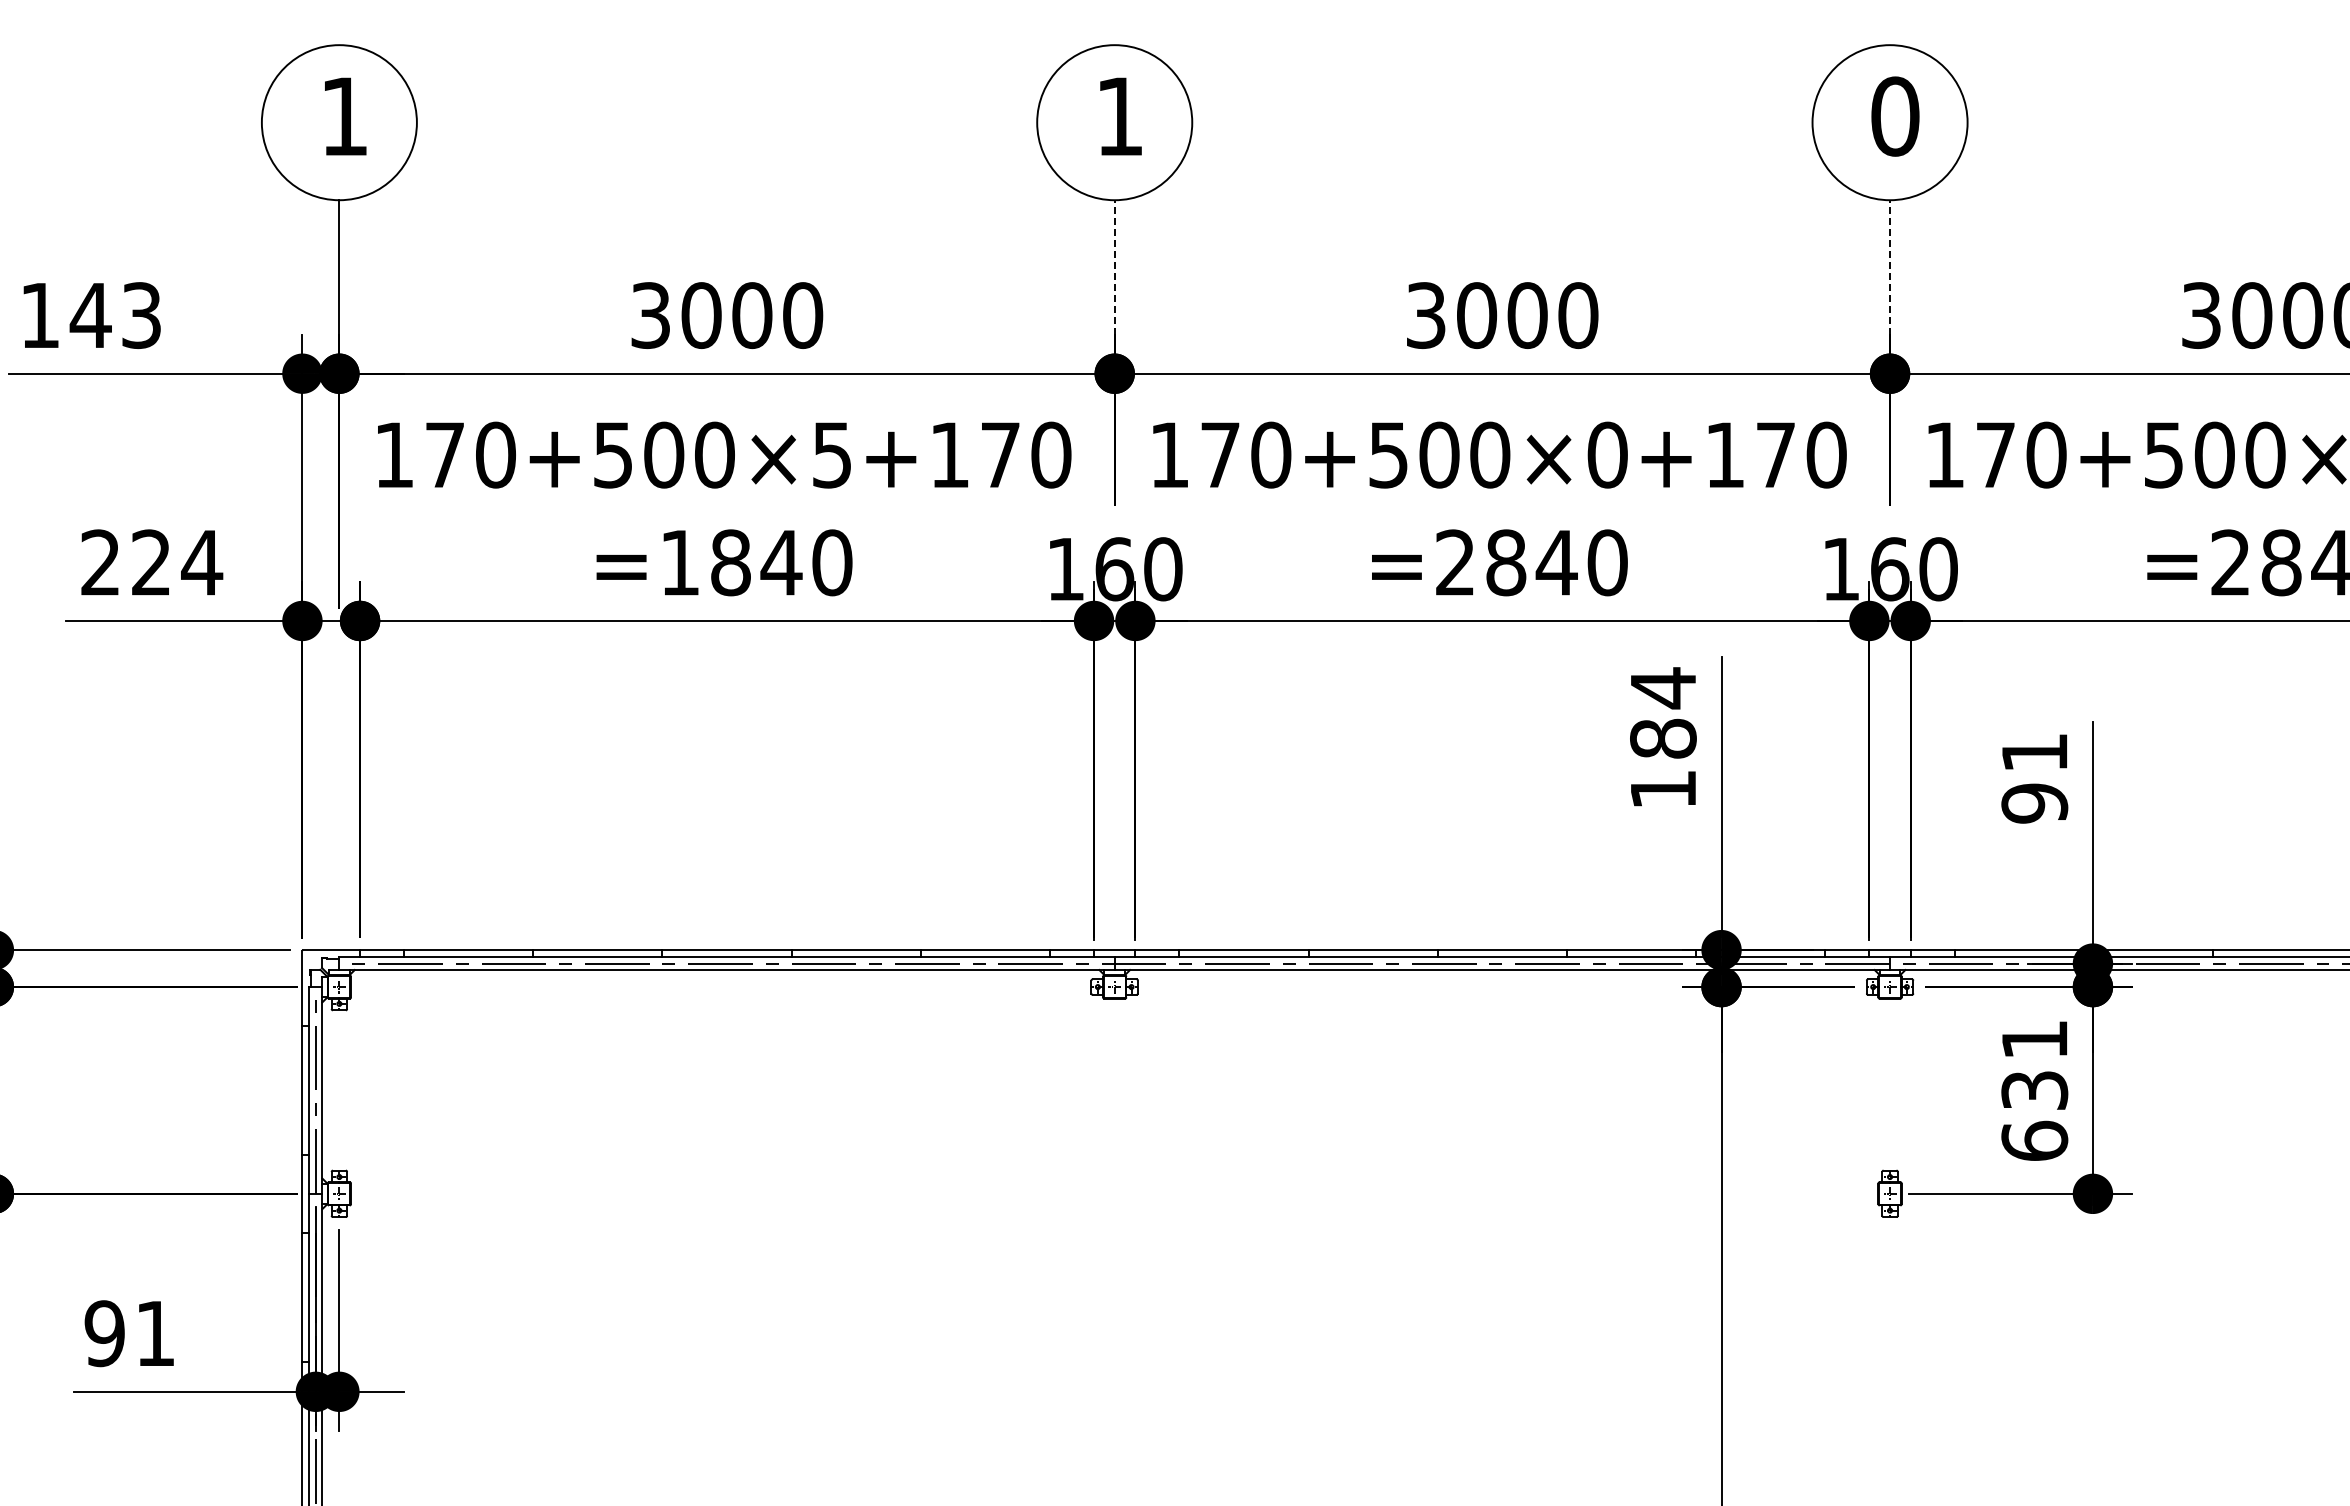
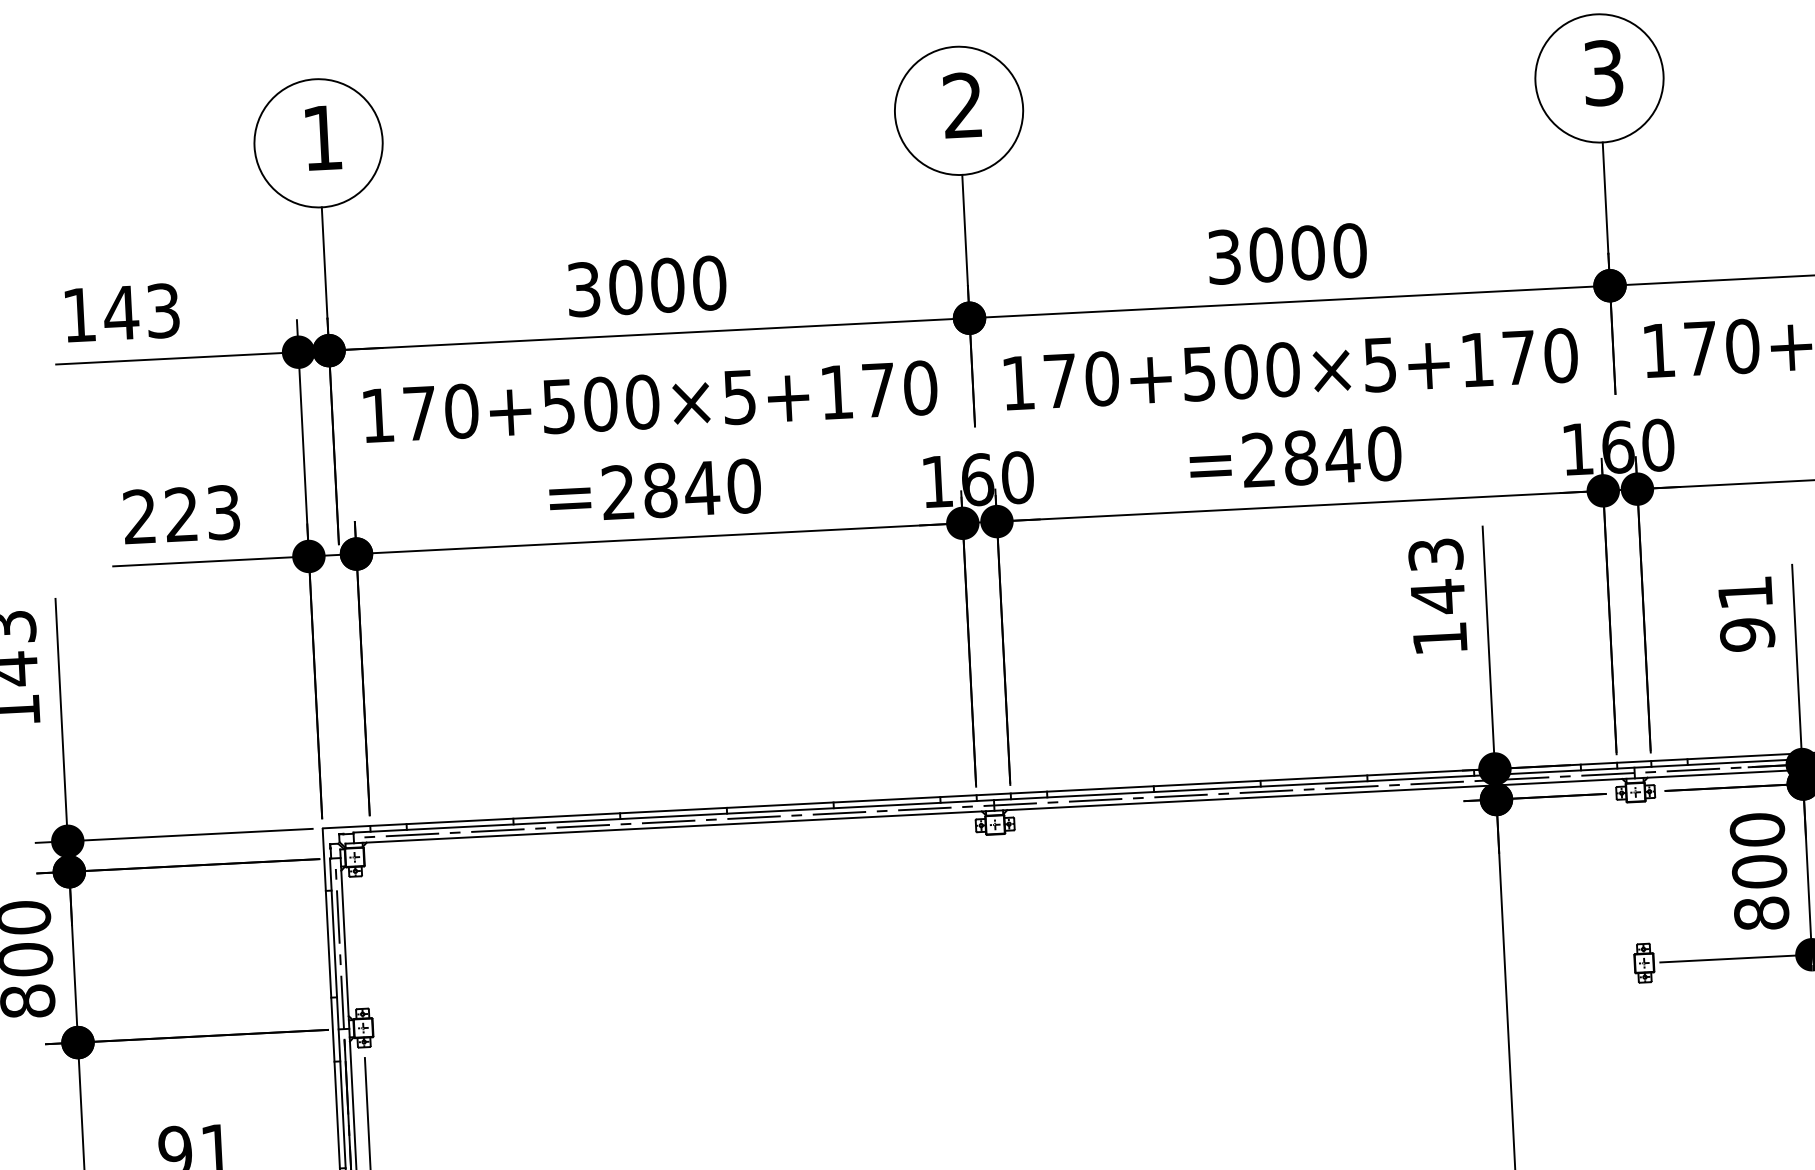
text: (1118, 115) -> (961, 104), 1 -> 2
text: (1895, 116) -> (1603, 73), 0 -> 3
line: (1114, 267) -> (964, 230), dashed -> solid
line: (1890, 267) -> (1605, 198), dashed -> solid
text: (1607, 454) -> (1379, 364), 170+500×0+170 -> 170+500×5+170
text: (202, 562) -> (223, 512), 224 -> 223
text: (679, 562) -> (617, 492), =1840 -> =2840
text: (1663, 713) -> (1437, 575), 184 -> 143
text: (2034, 1090) -> (1759, 871), 631 -> 800

